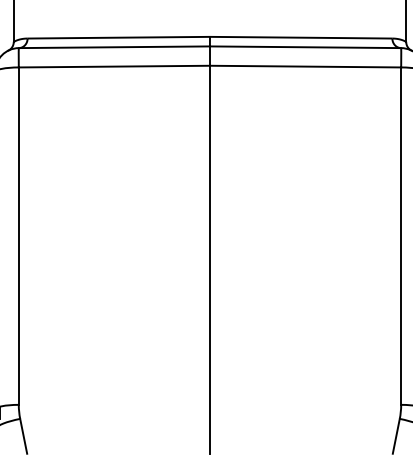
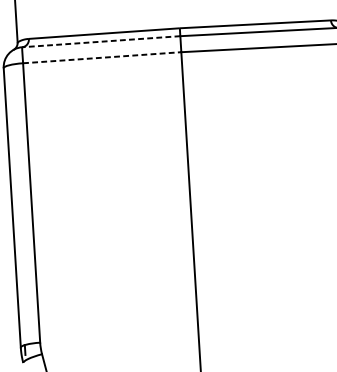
line: (114, 47) -> (101, 41), solid -> dashed
line: (114, 66) -> (102, 57), solid -> dashed

